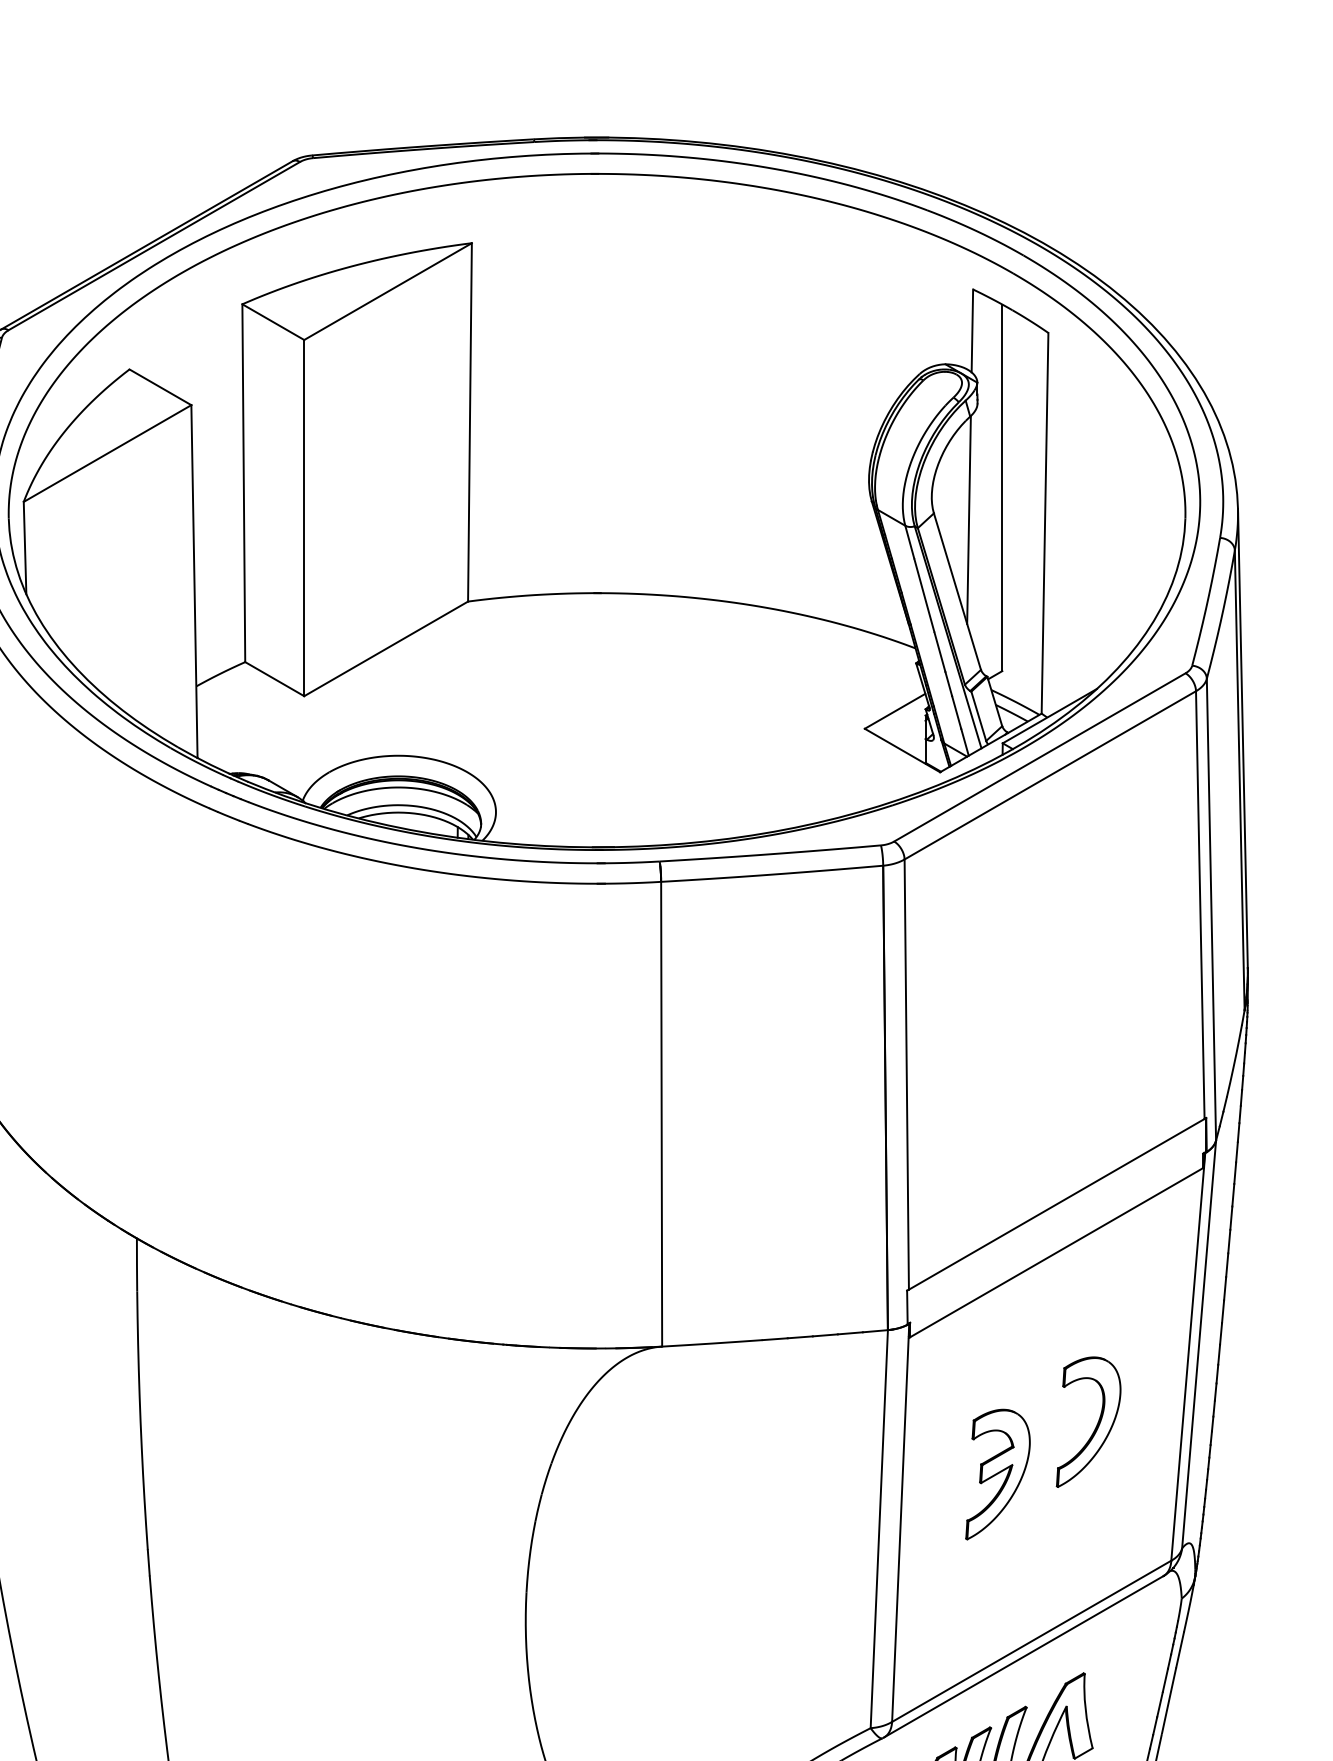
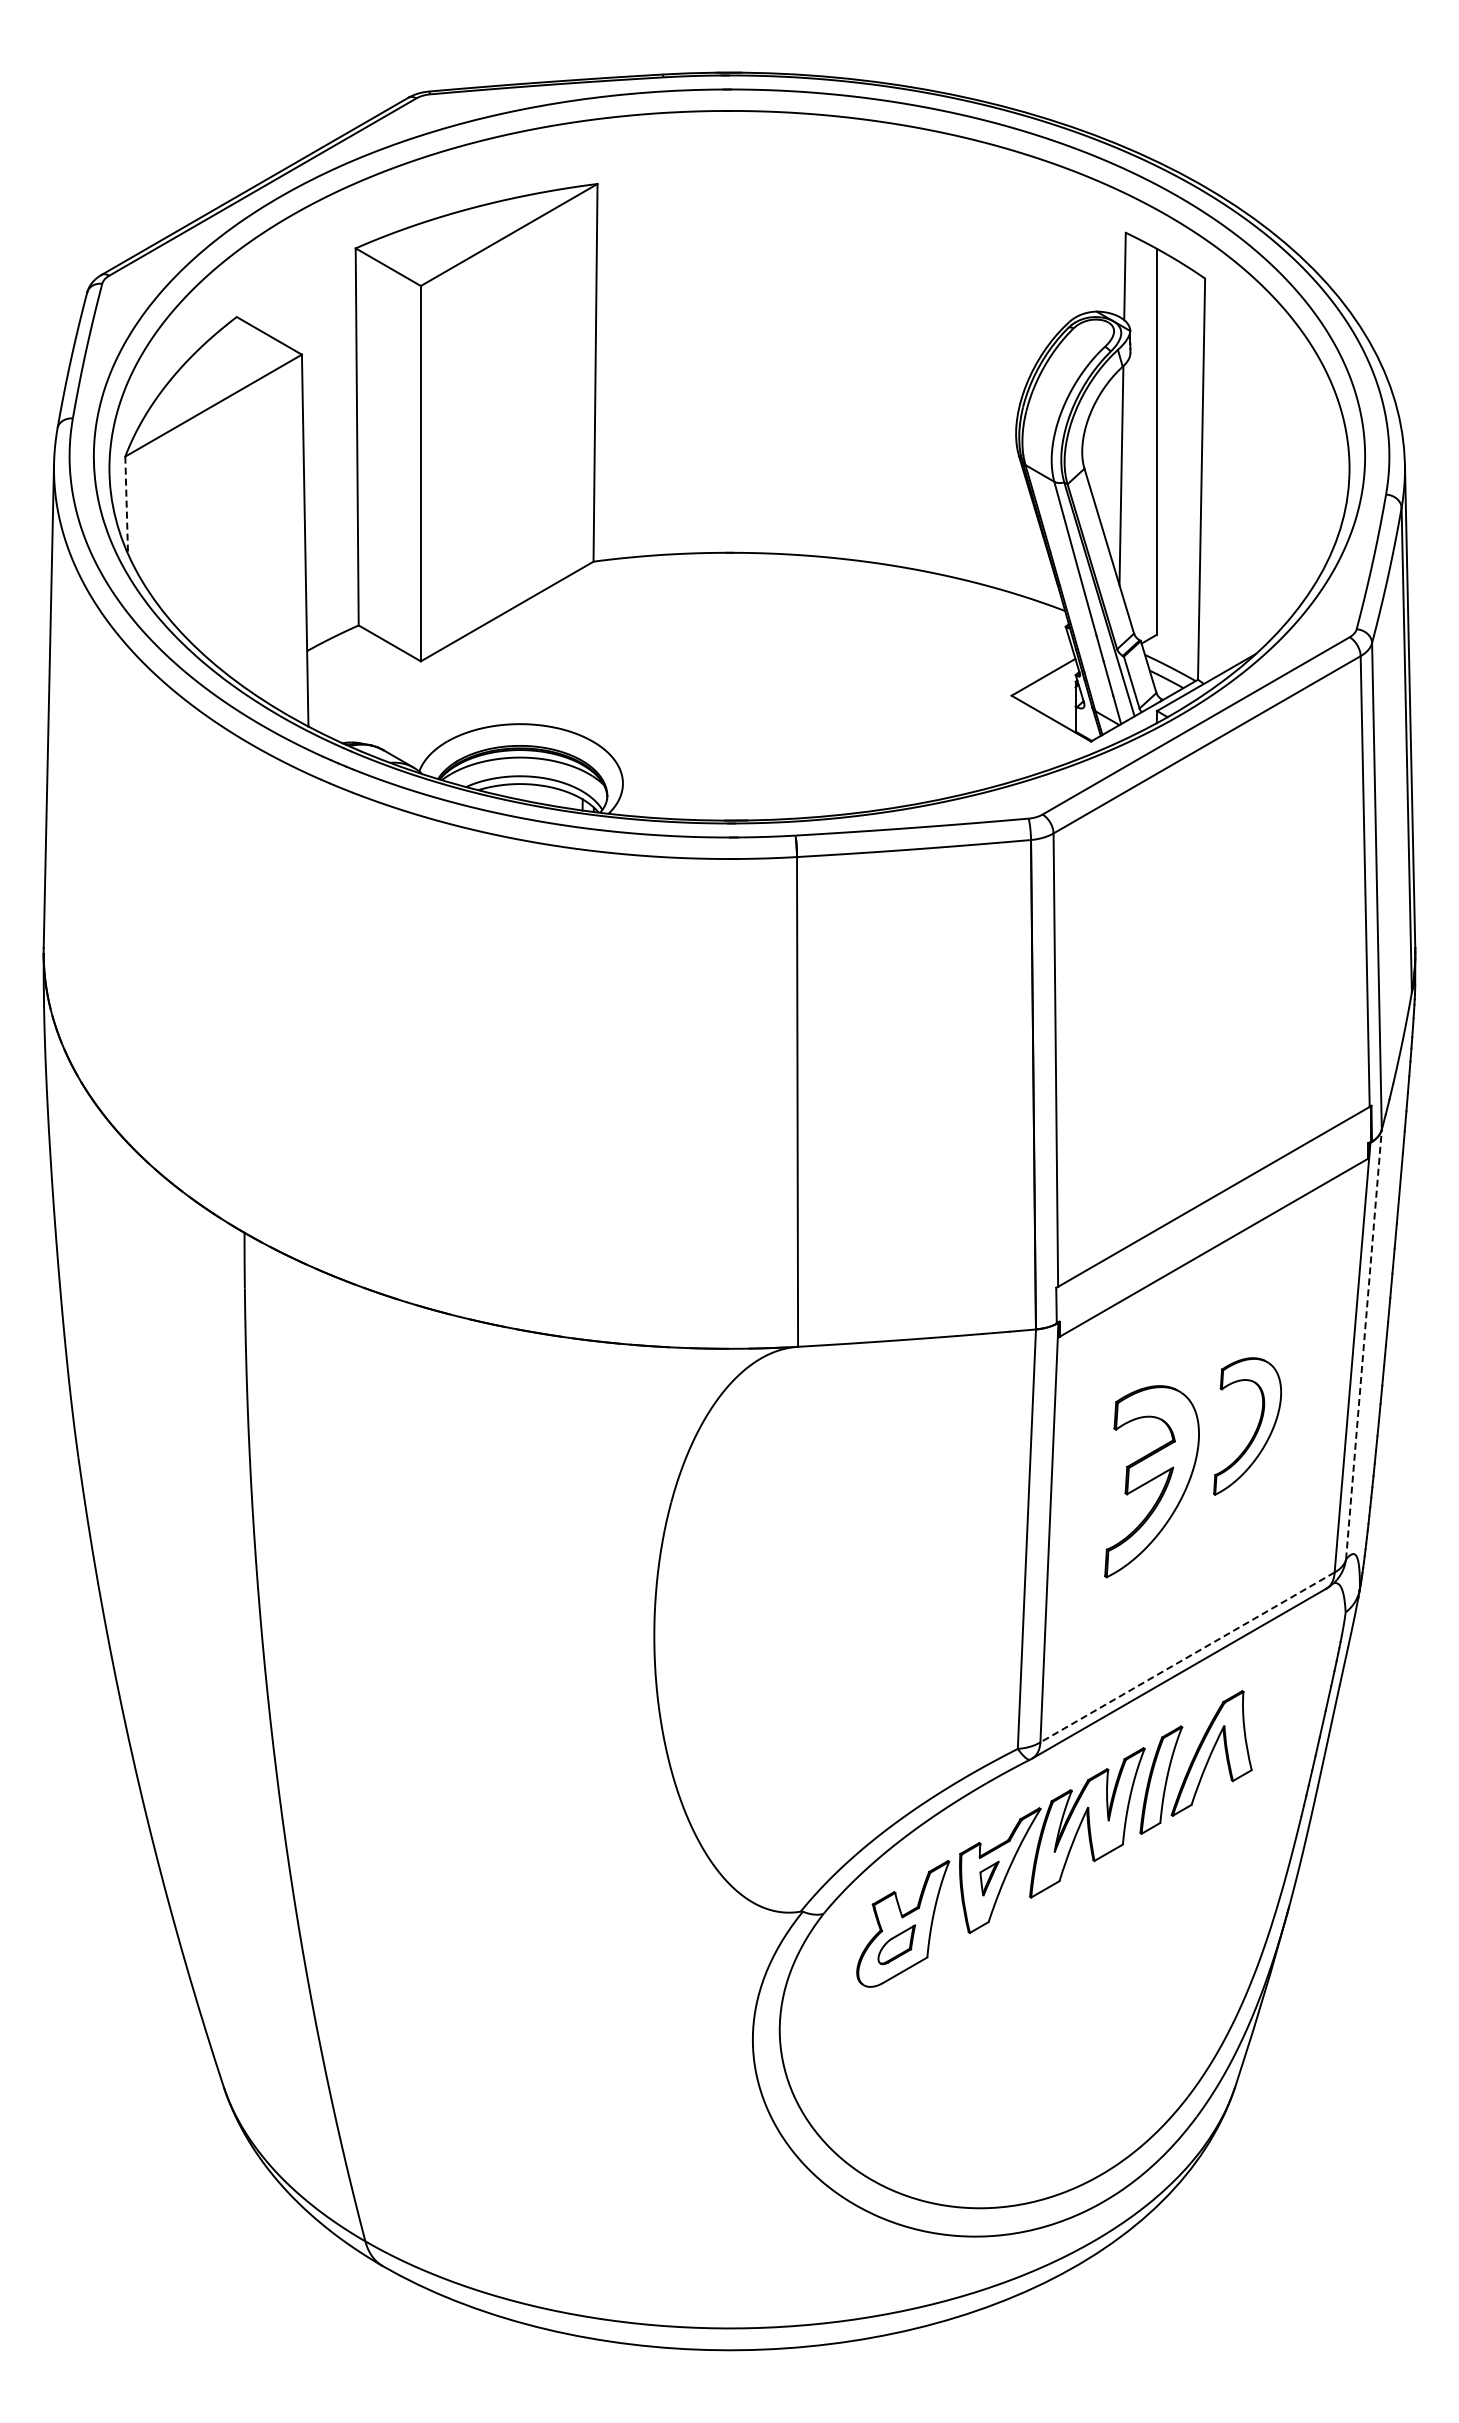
line: (24, 548) -> (126, 505), solid -> dashed
line: (1198, 1344) -> (1363, 1344), solid -> dashed
part: (997, 1474) -> (1151, 1481), size x1.4
line: (1031, 1641) -> (1187, 1657), solid -> dashed

